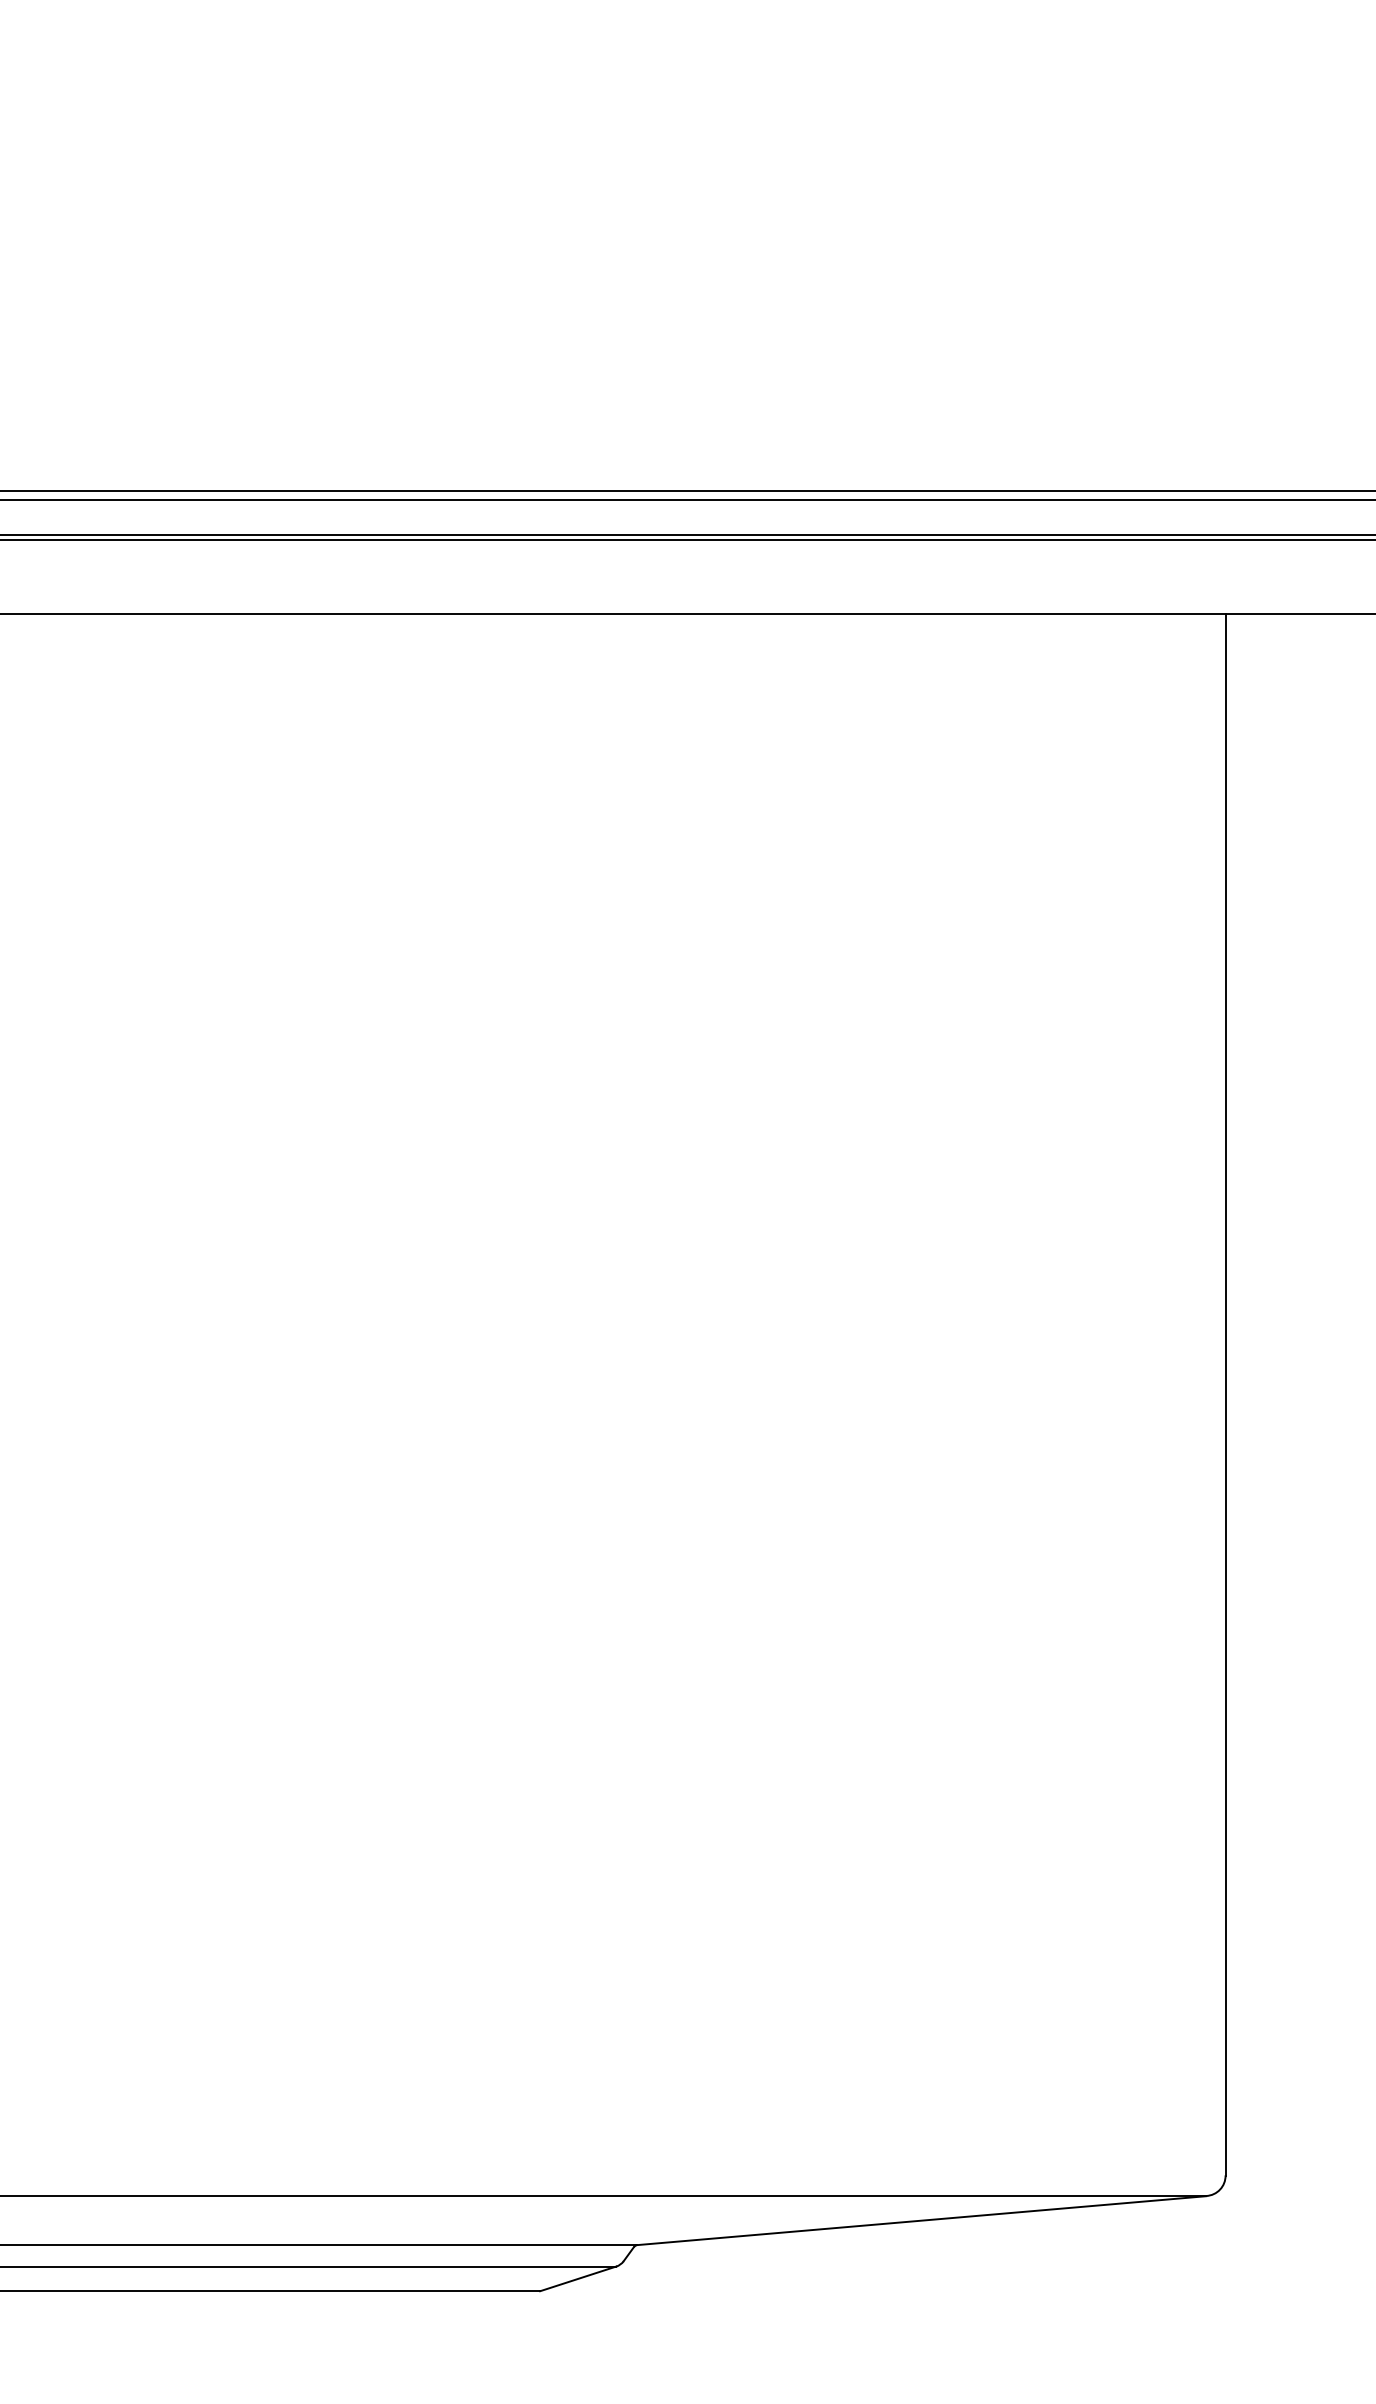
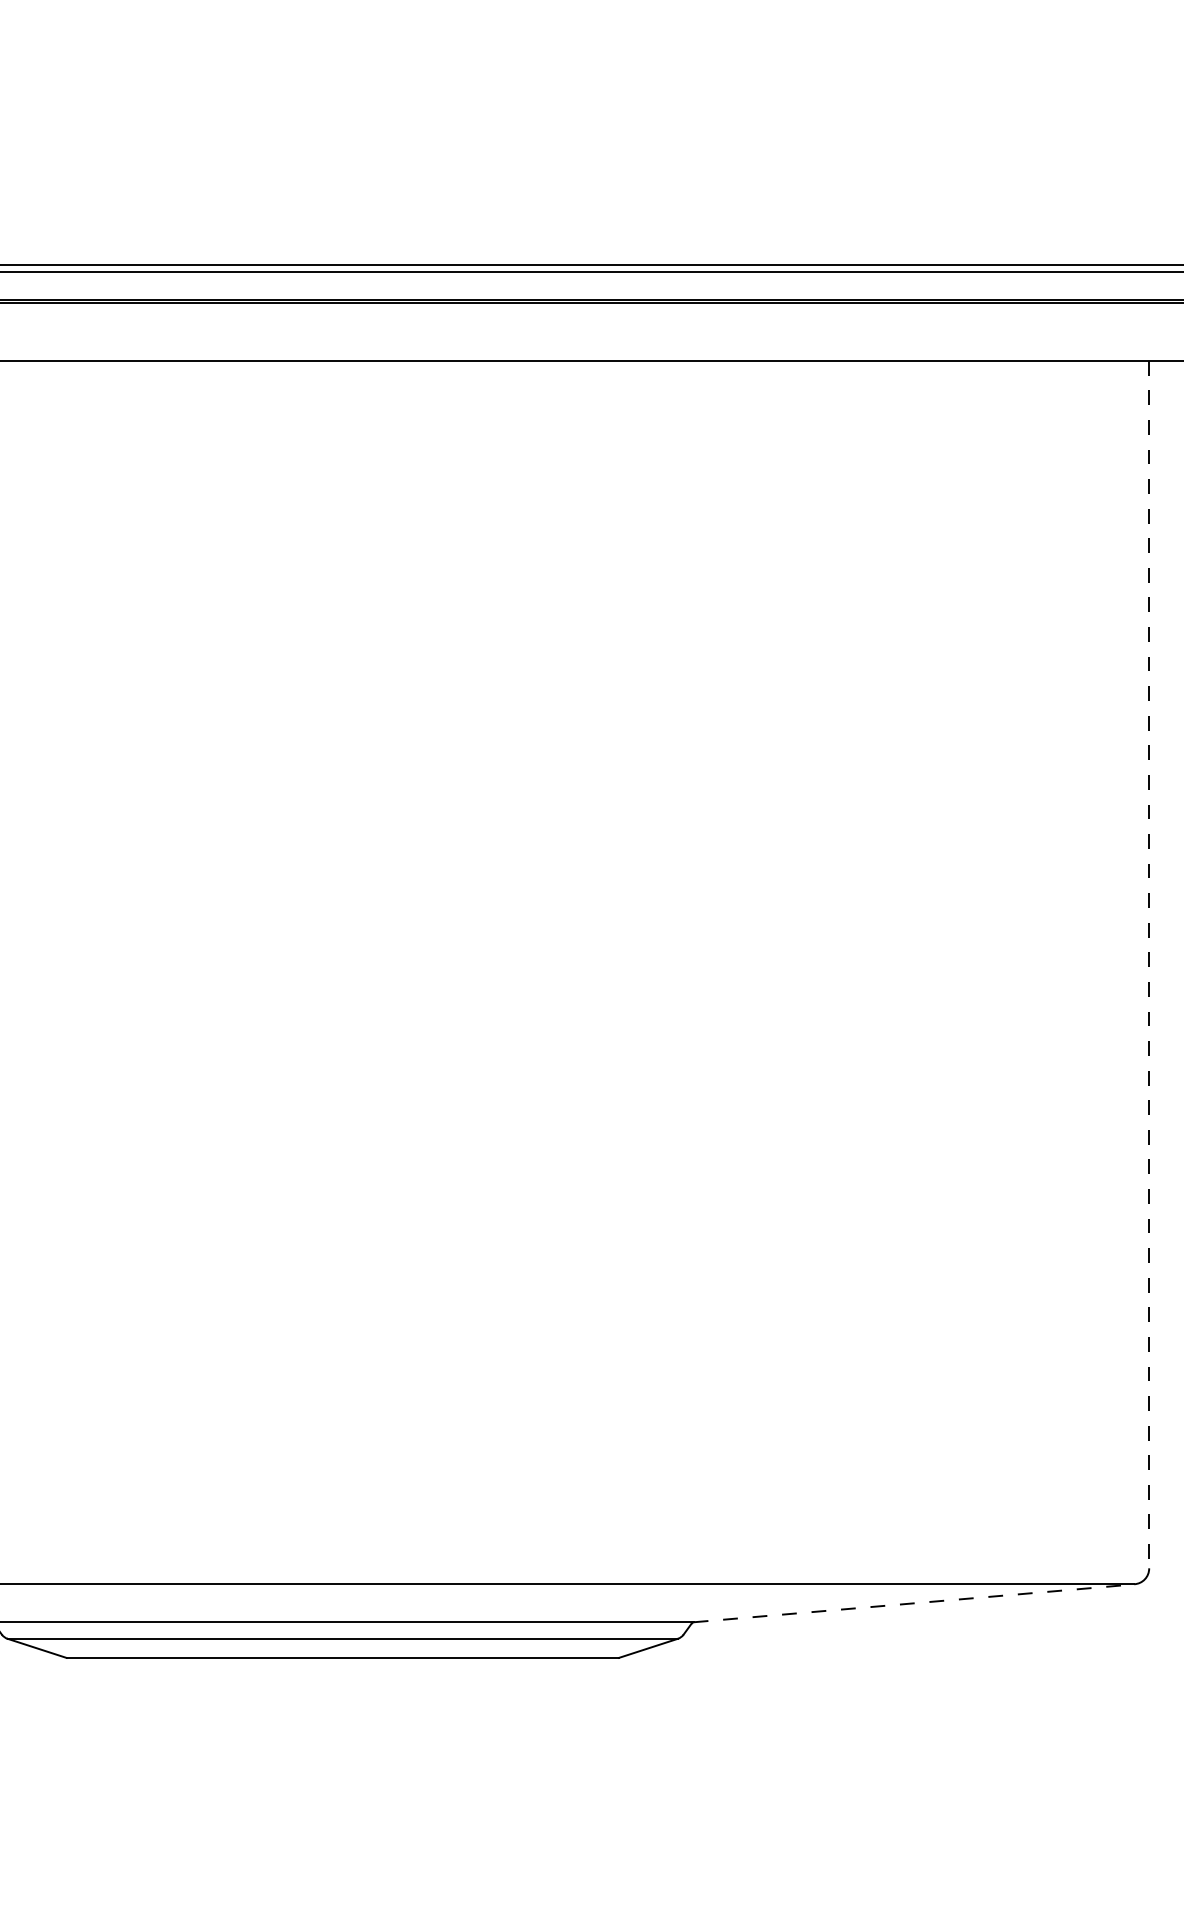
line: (1225, 1394) -> (1149, 964), solid -> dashed
line: (922, 2220) -> (914, 1603), solid -> dashed

